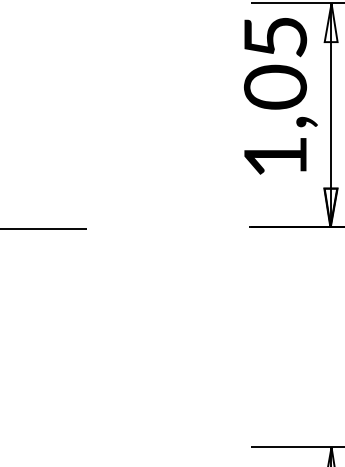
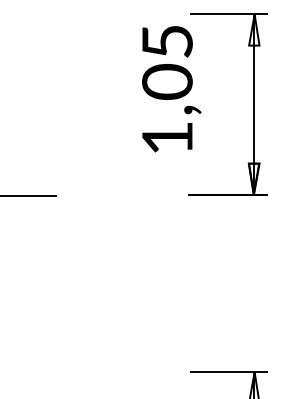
text: (280, 96) -> (171, 89), moved

